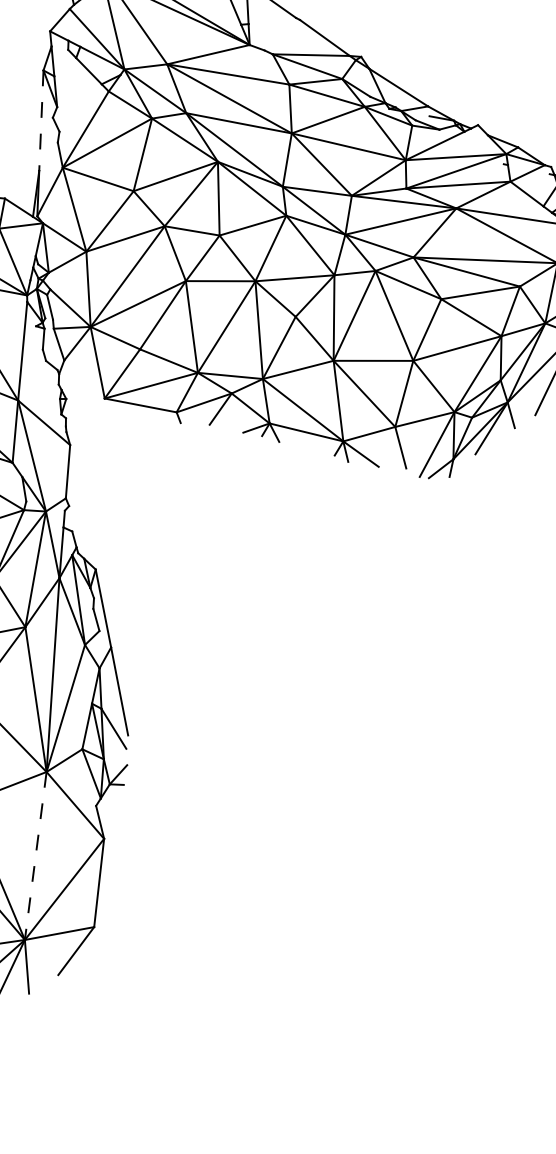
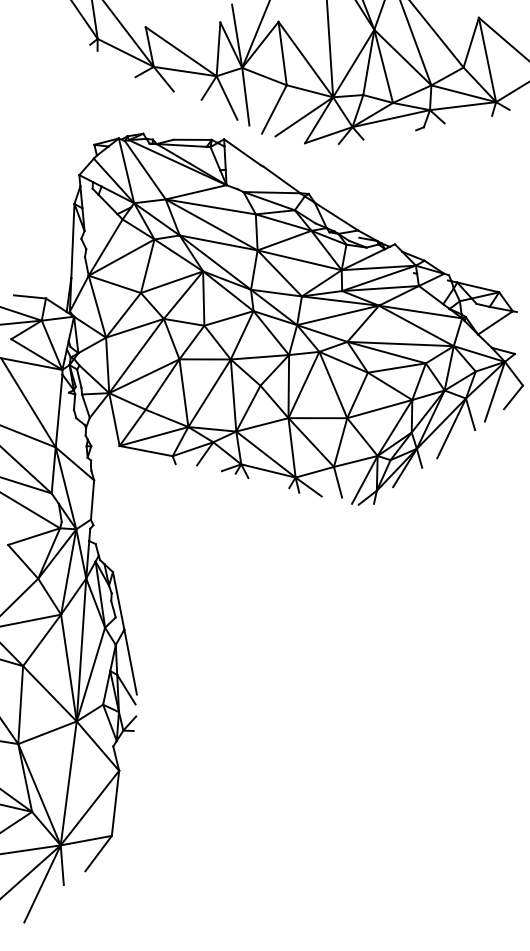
line: (40, 121) -> (72, 241), dashed -> solid
line: (35, 856) -> (68, 783), dashed -> solid

